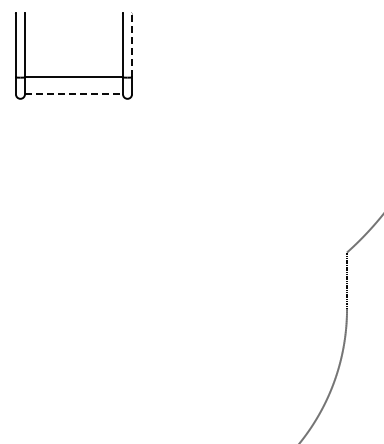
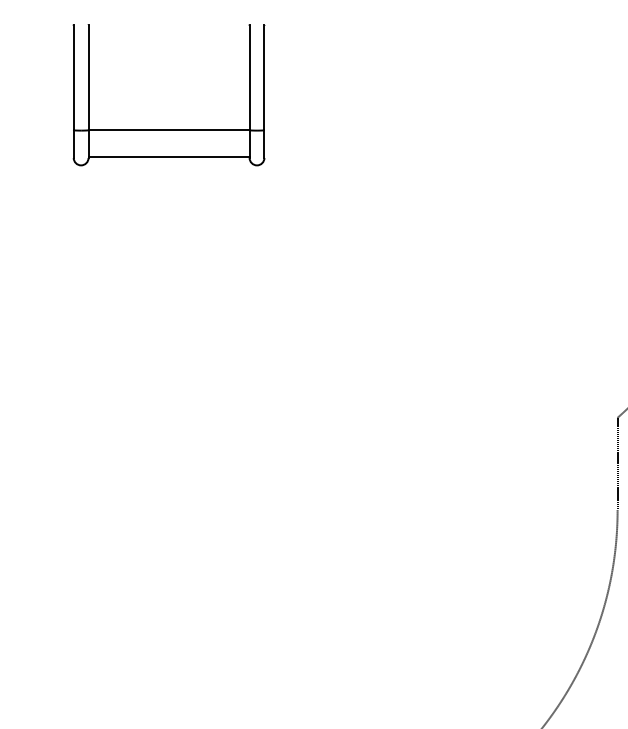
line: (132, 44) -> (265, 76), dashed -> solid
line: (74, 93) -> (169, 156), dashed -> solid

